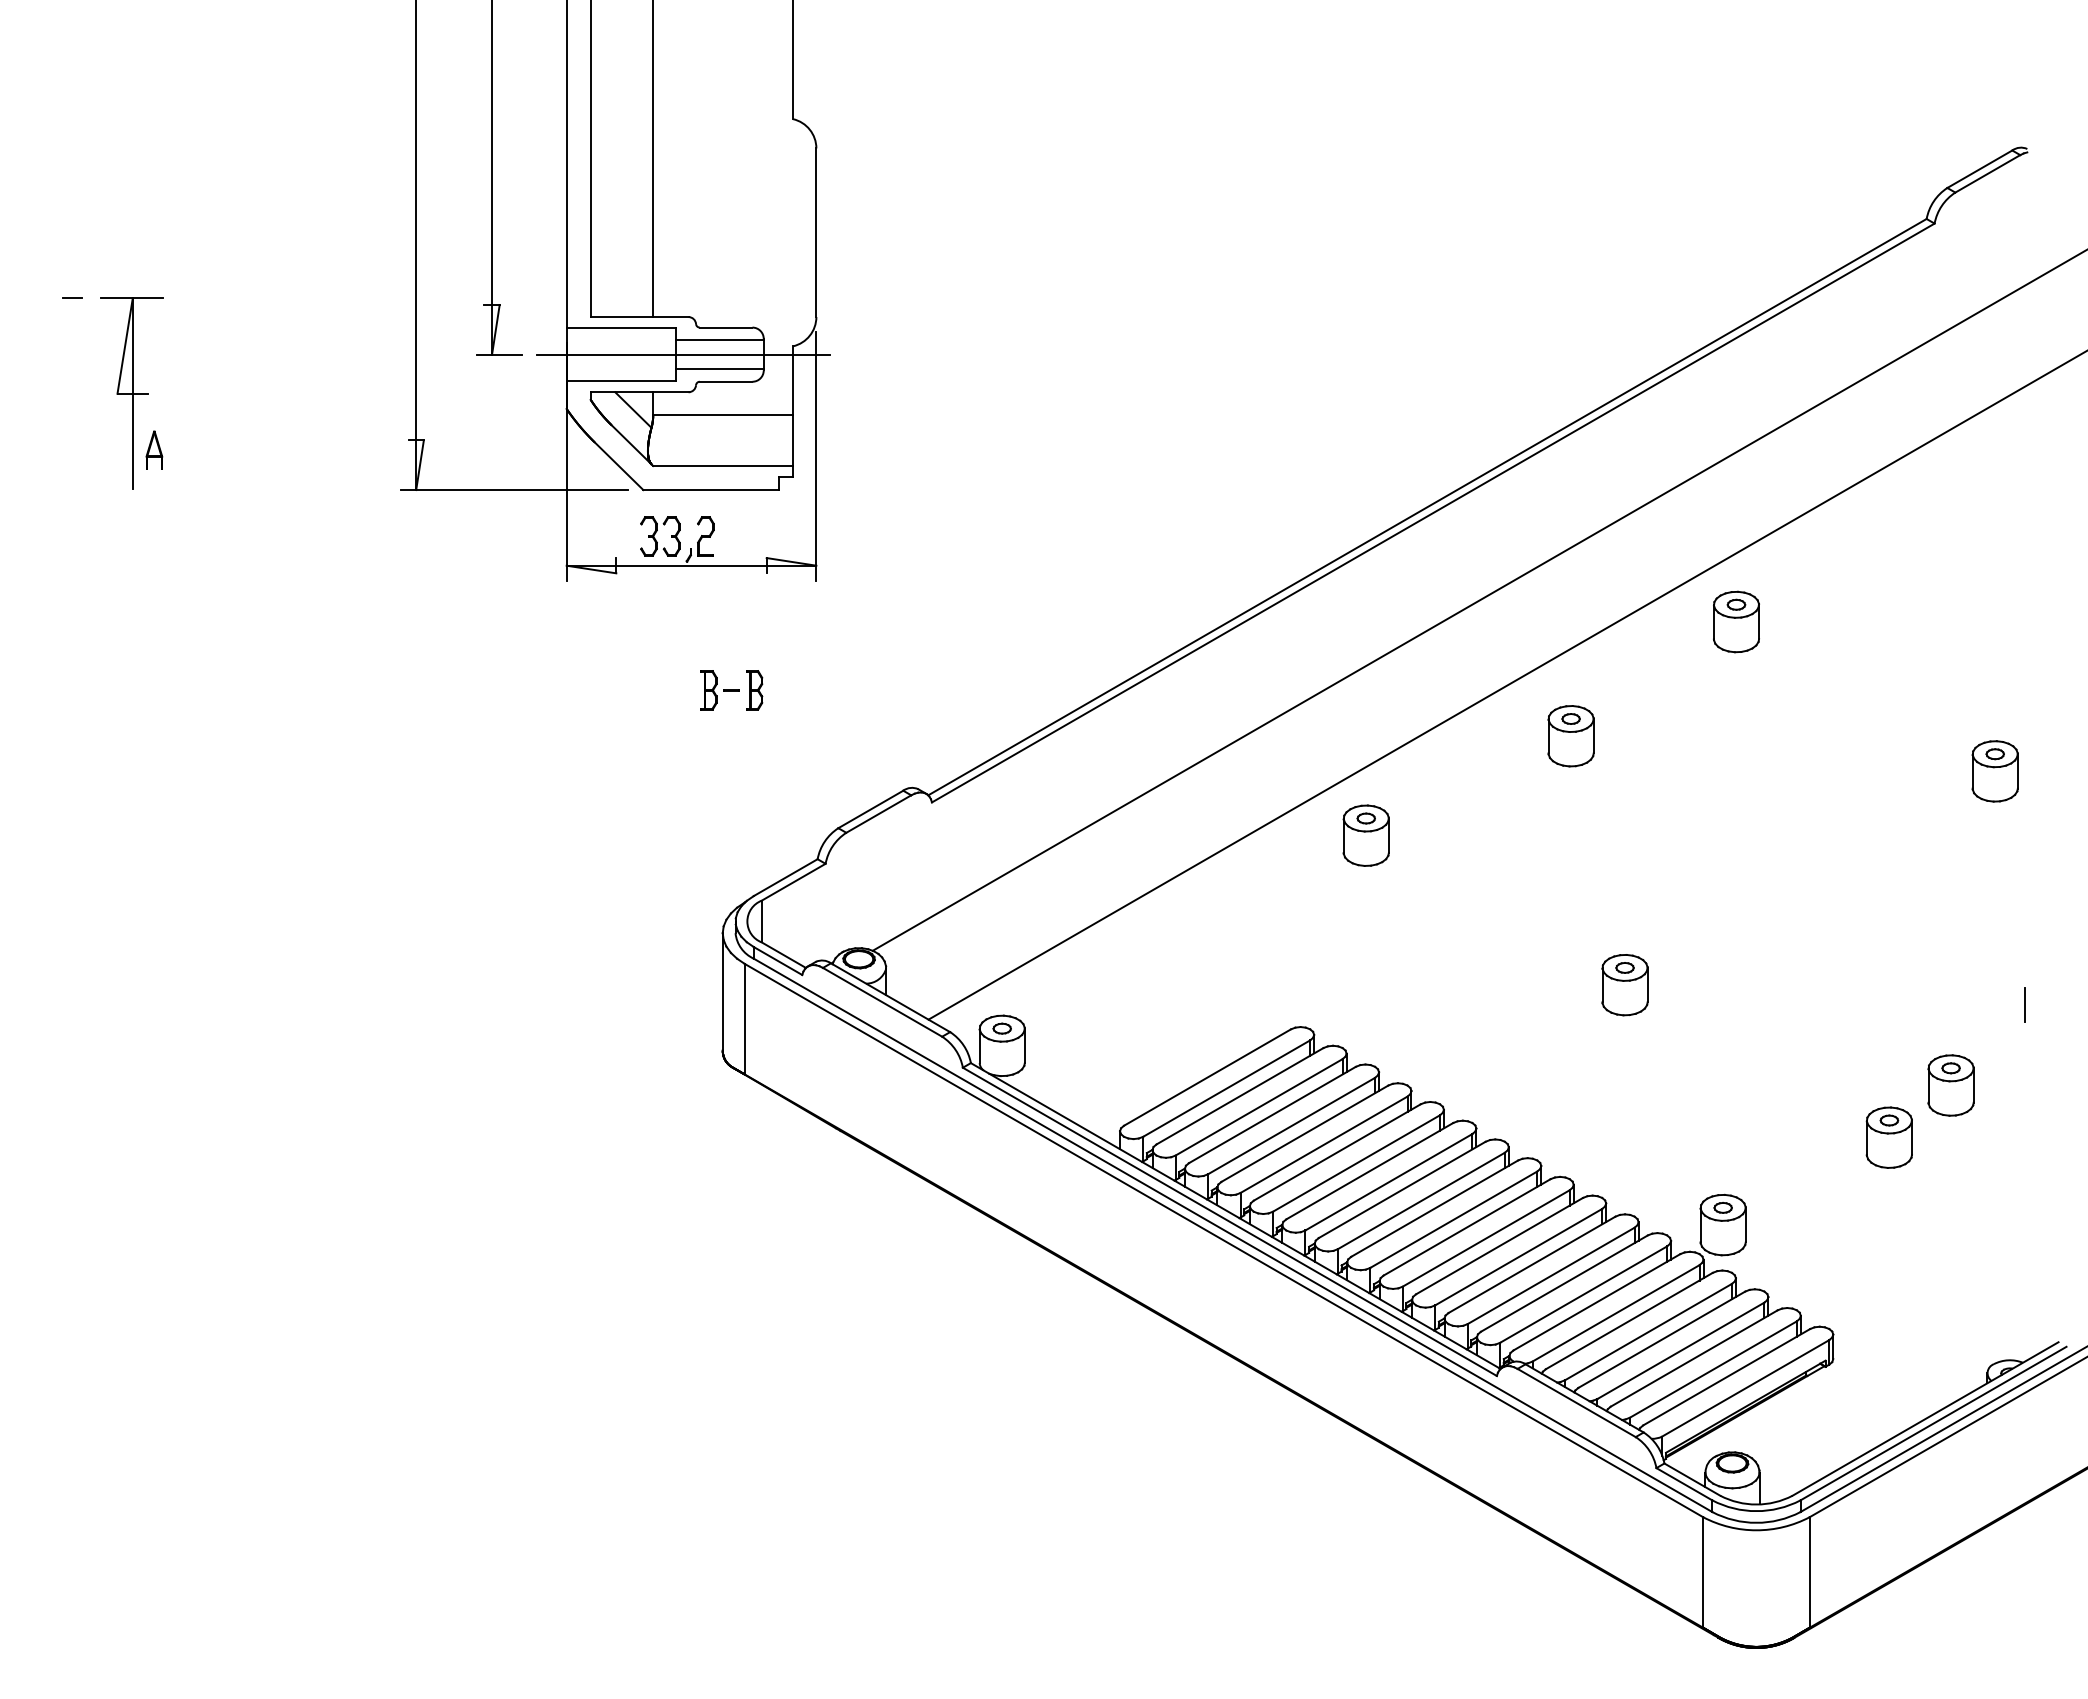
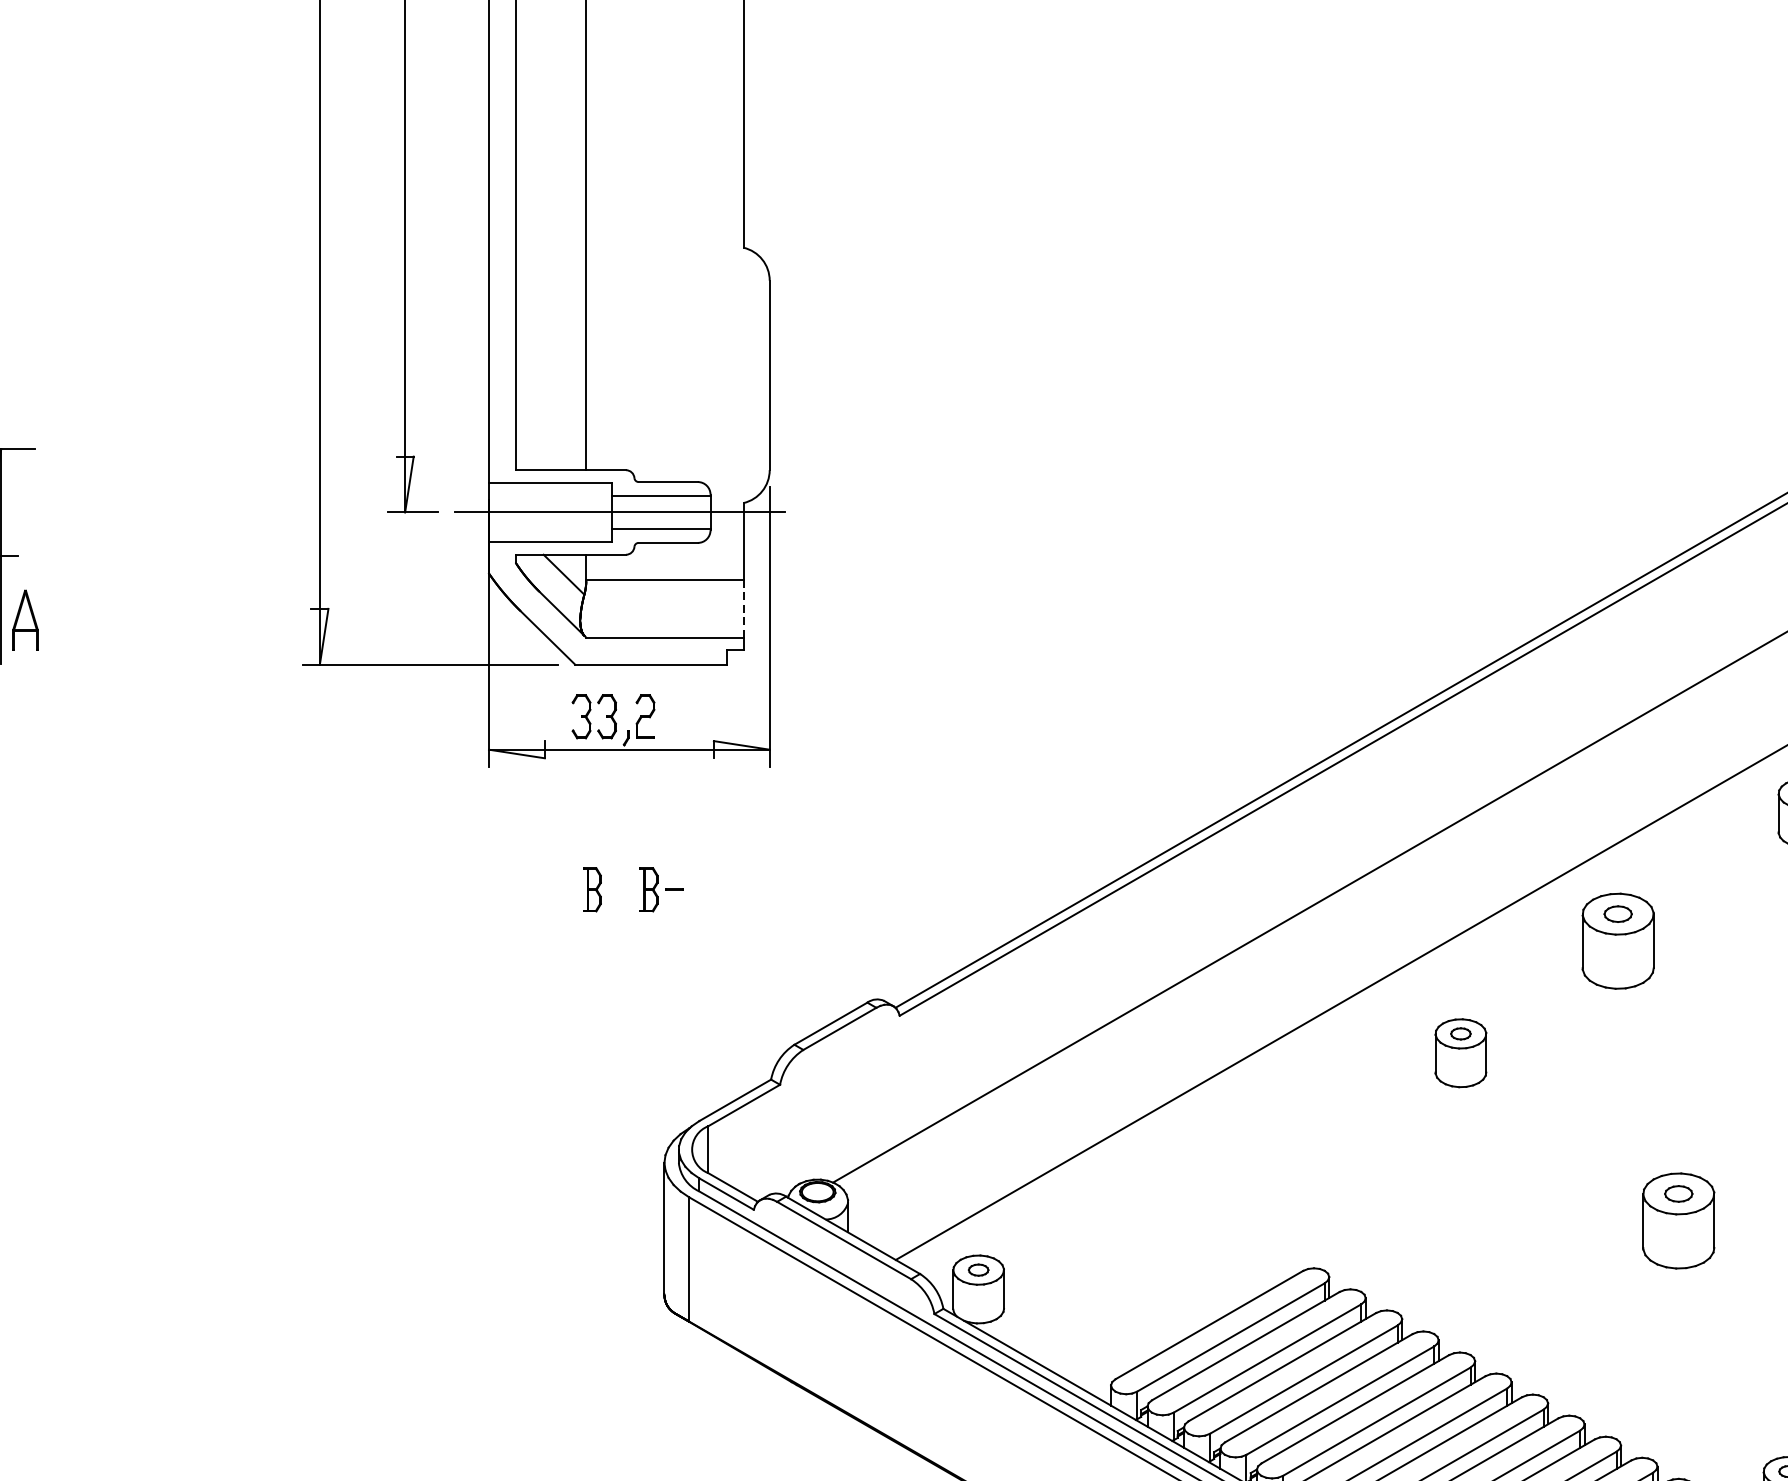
line: (793, 440) -> (743, 608), solid -> dashed
part: (154, 449) -> (25, 619), size x1.4
part: (754, 690) -> (592, 889), moved
part: (1570, 736) -> (1617, 941), size x1.4
part: (1365, 835) -> (1460, 1052), moved
part: (1624, 985) -> (1678, 1221), size x1.4

